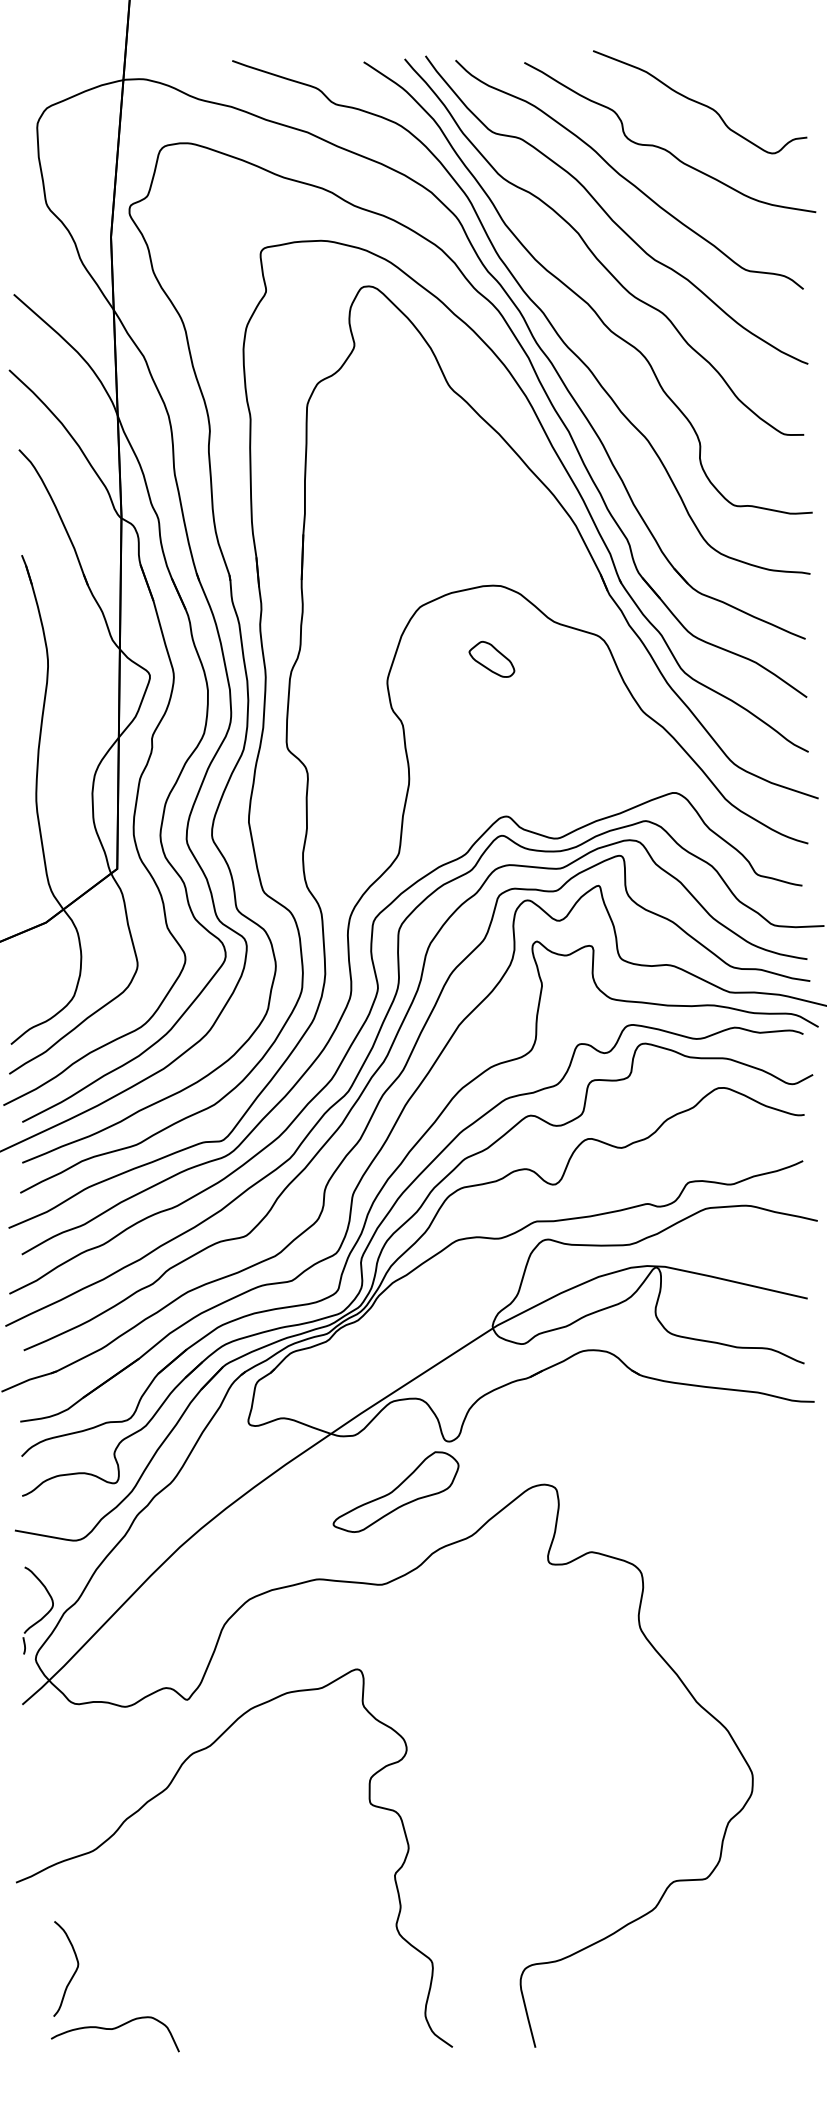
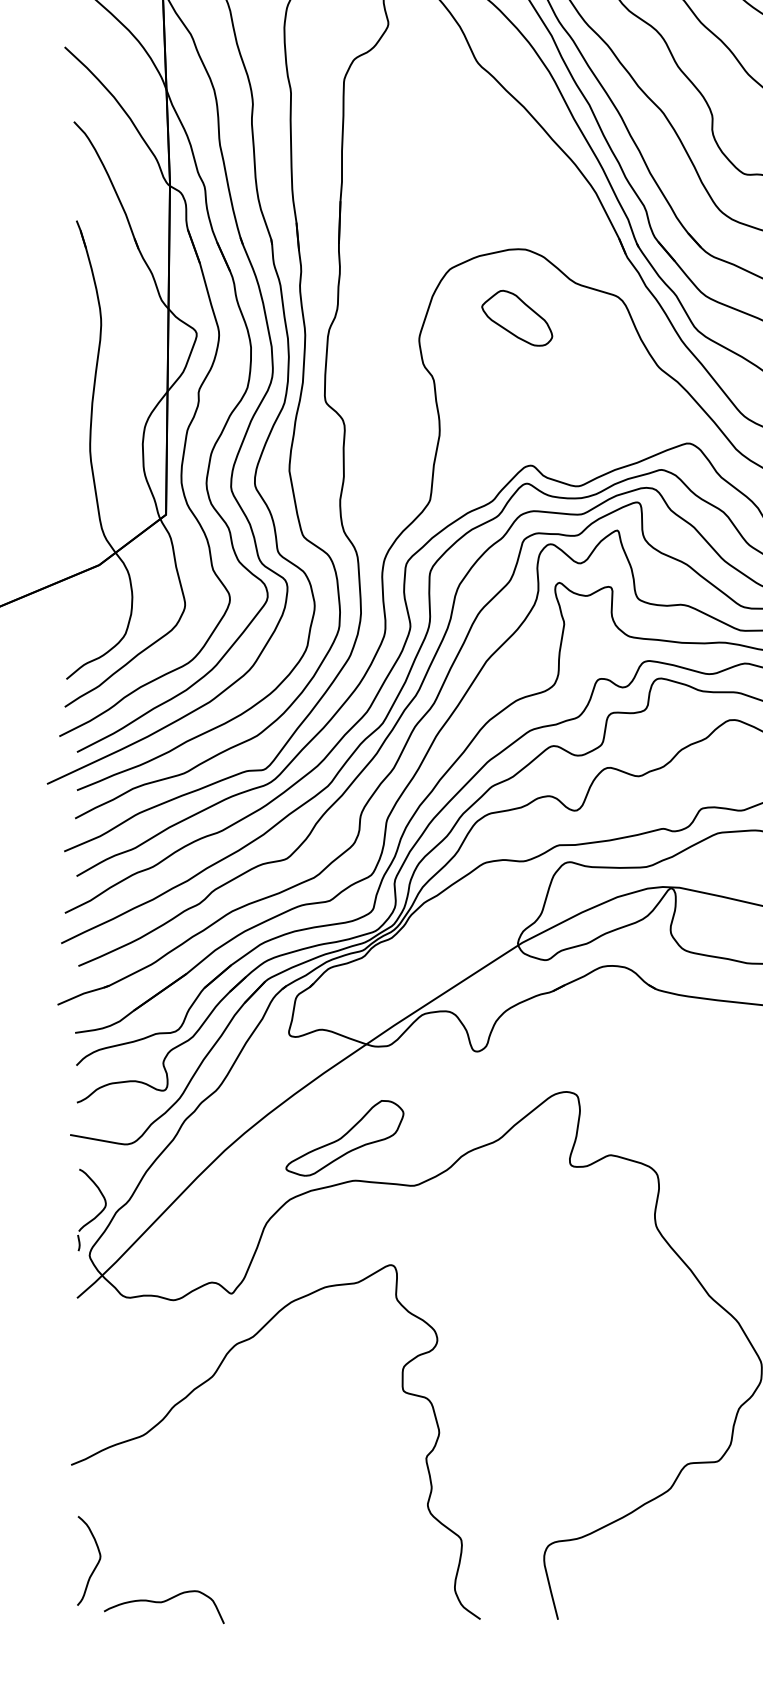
part: (491, 659) -> (516, 318), size x1.67
part: (395, 1491) -> (344, 1137), moved
curve: (74, 1971) -> (96, 1563), moved

